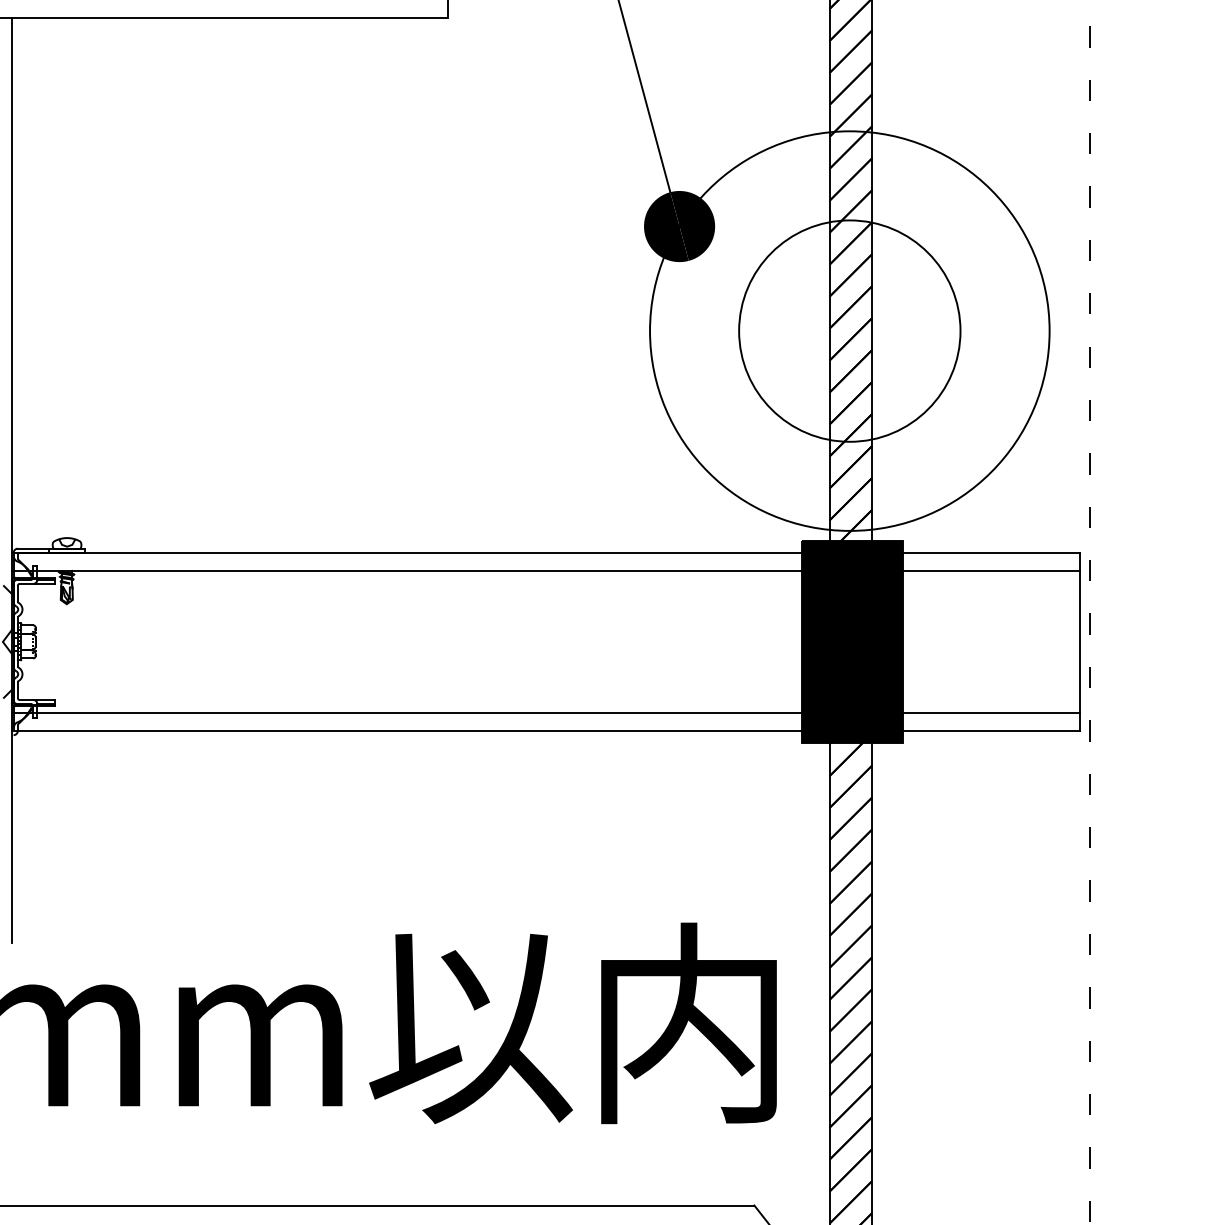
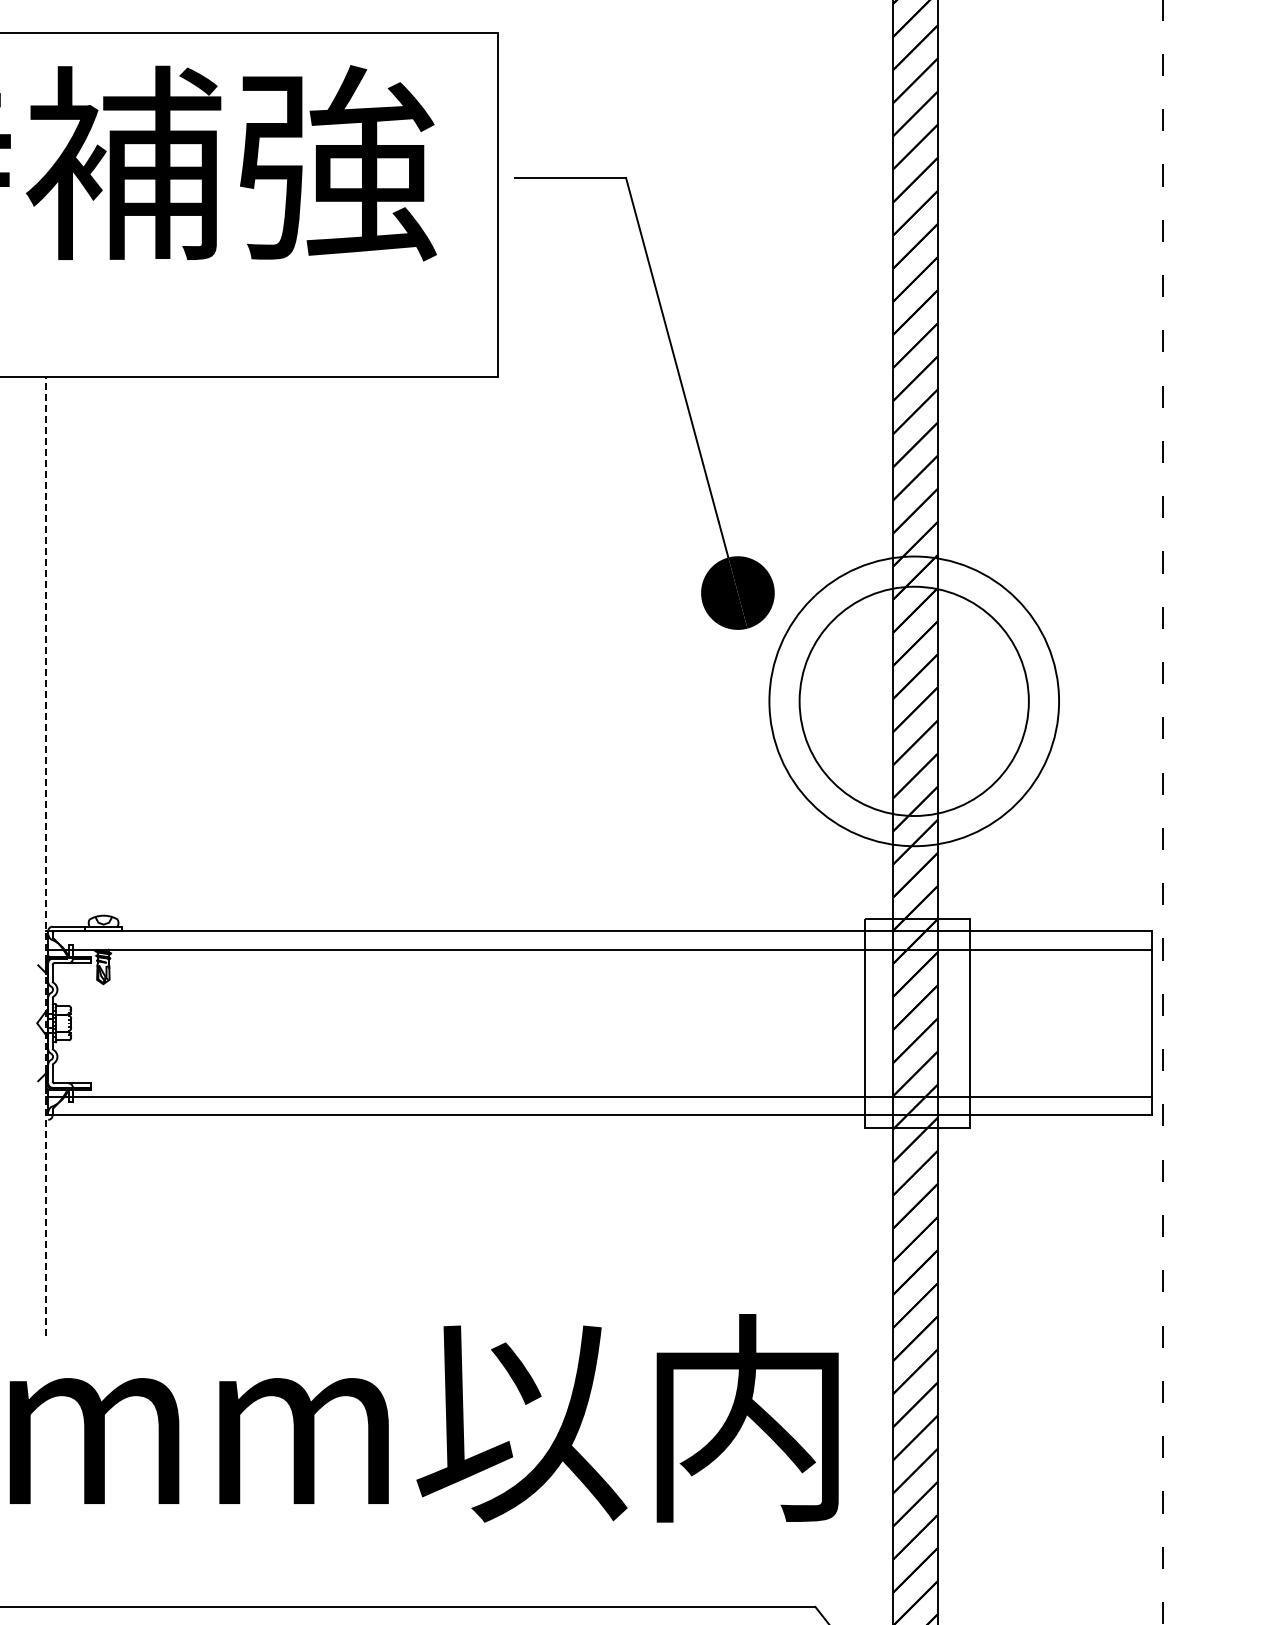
circle: (850, 331) -> (914, 701), size x0.7
line: (11, 479) -> (46, 855), solid -> dashed
fill: (852, 642) -> (917, 1023), removed

